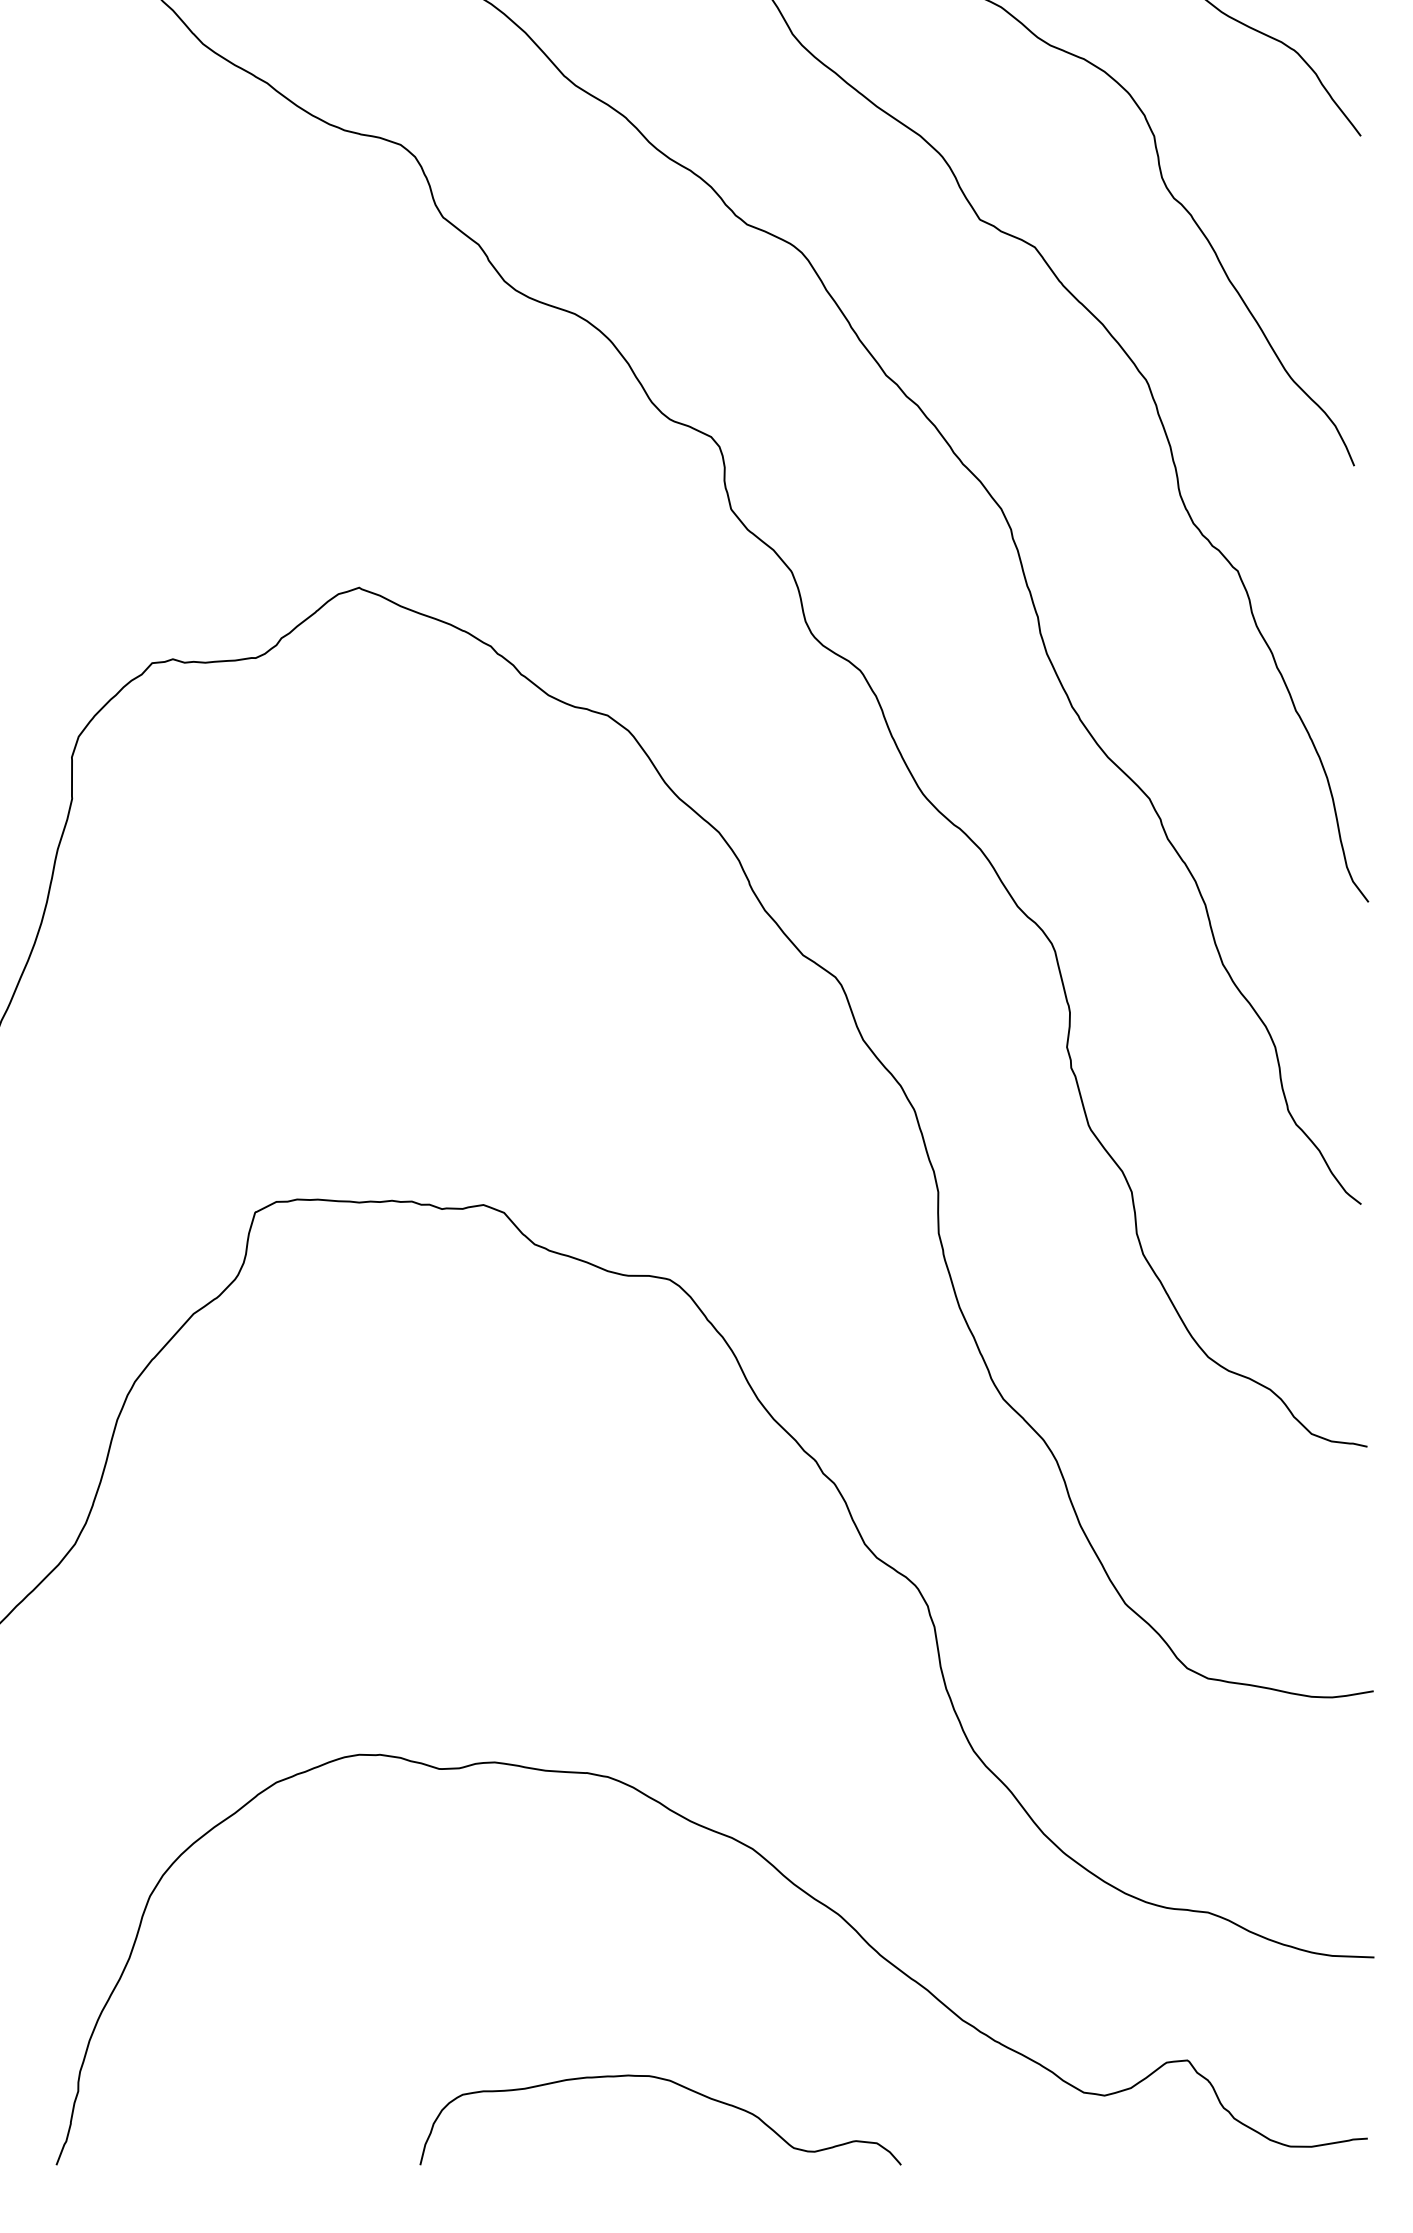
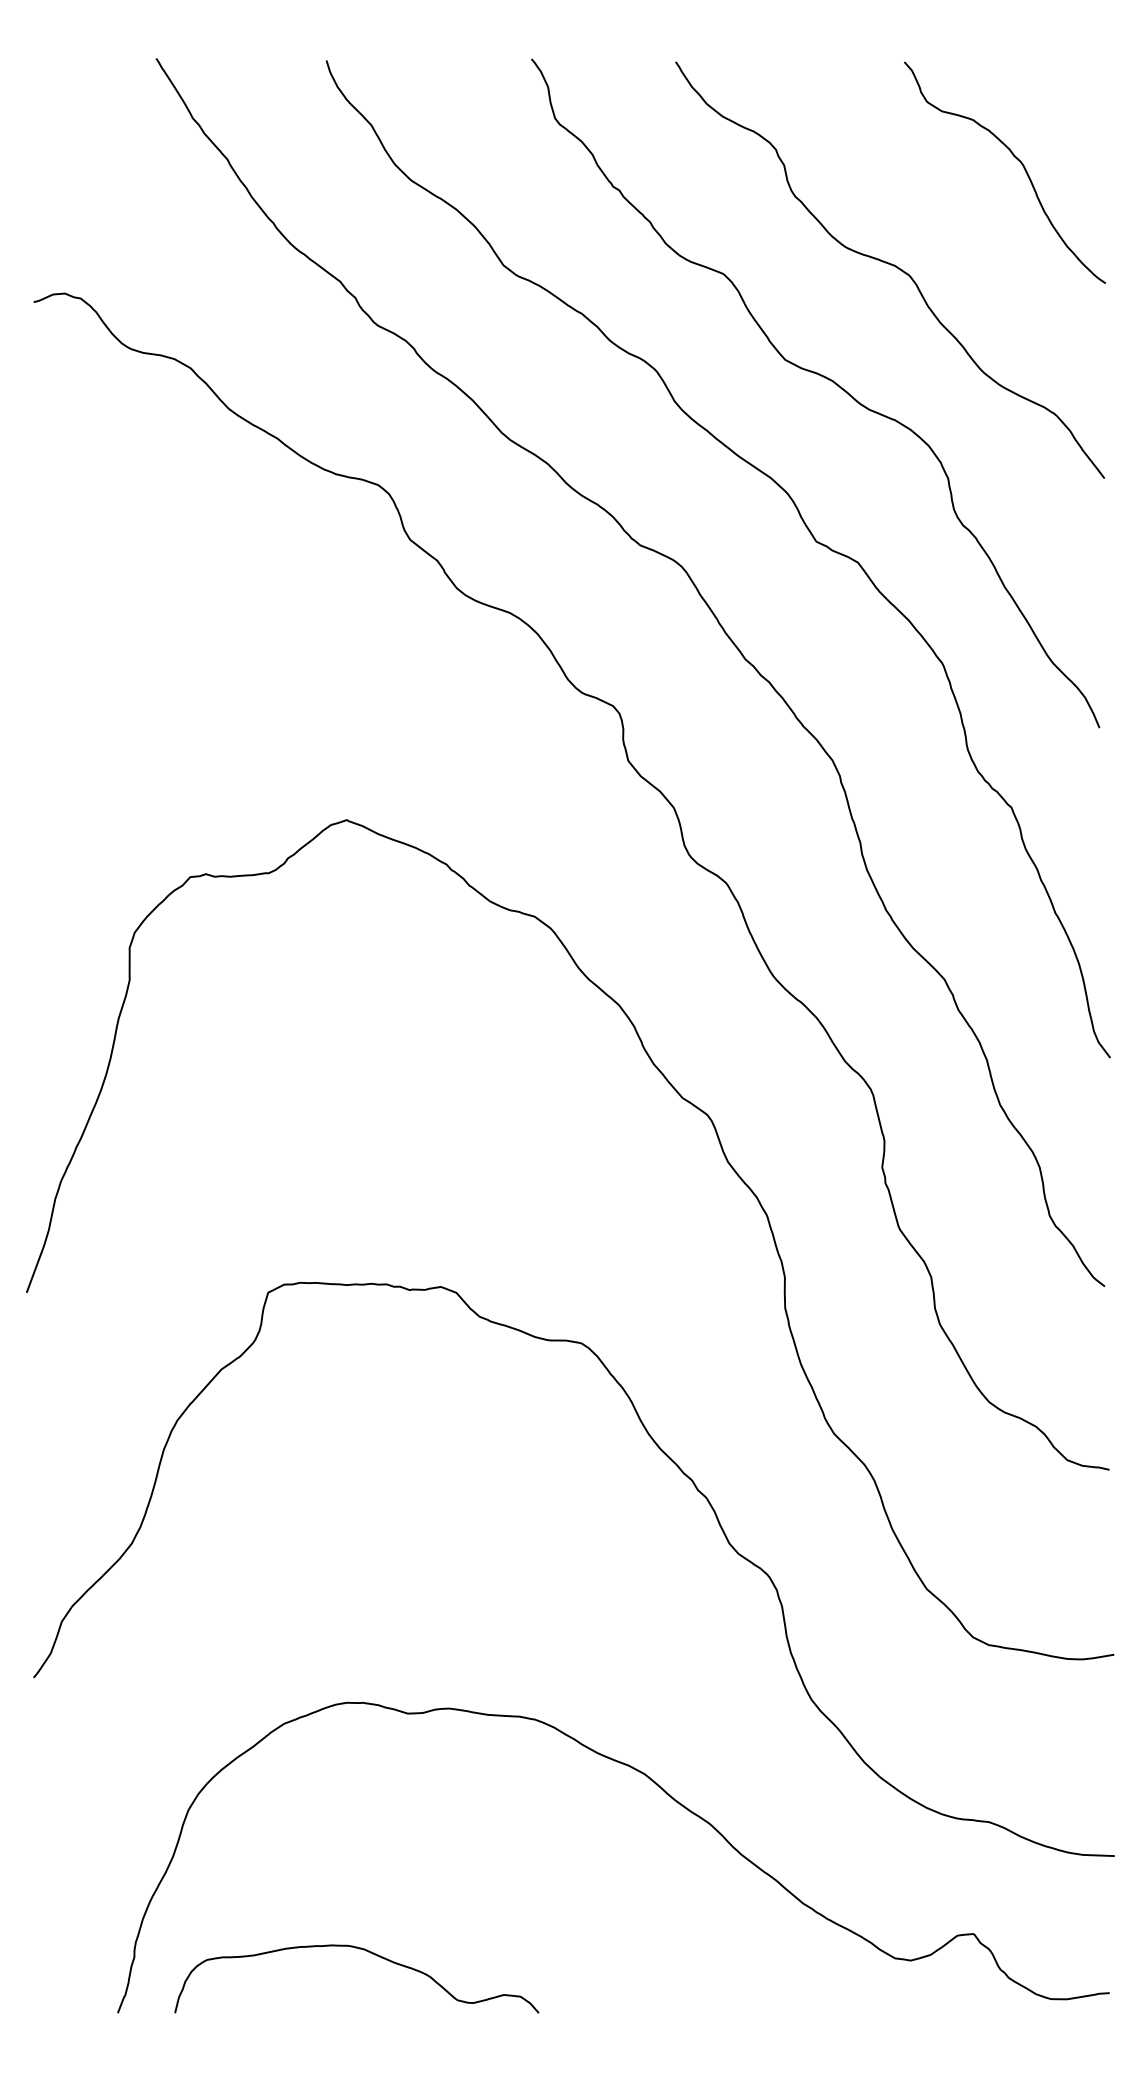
curve: (676, 2084) -> (368, 1952), moved

